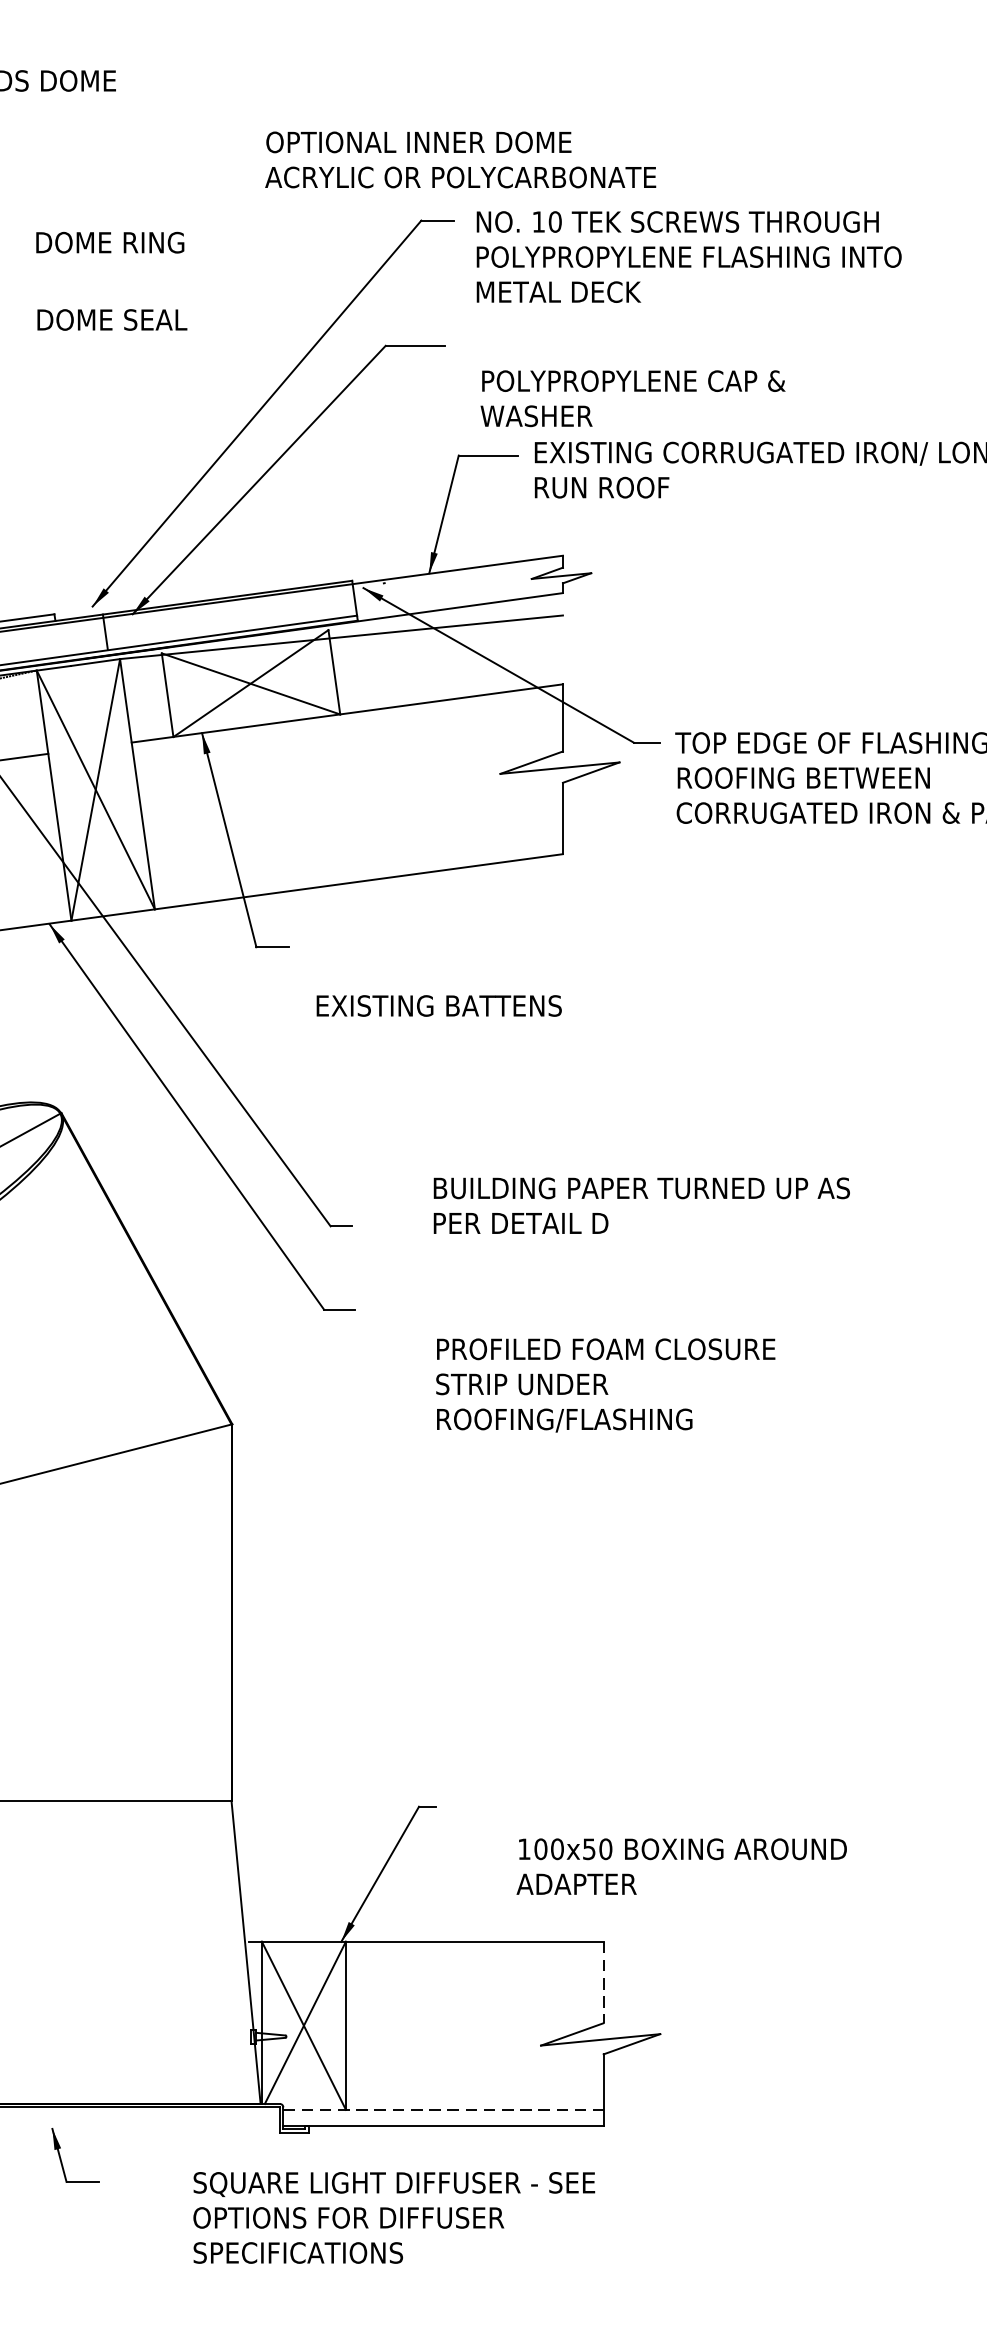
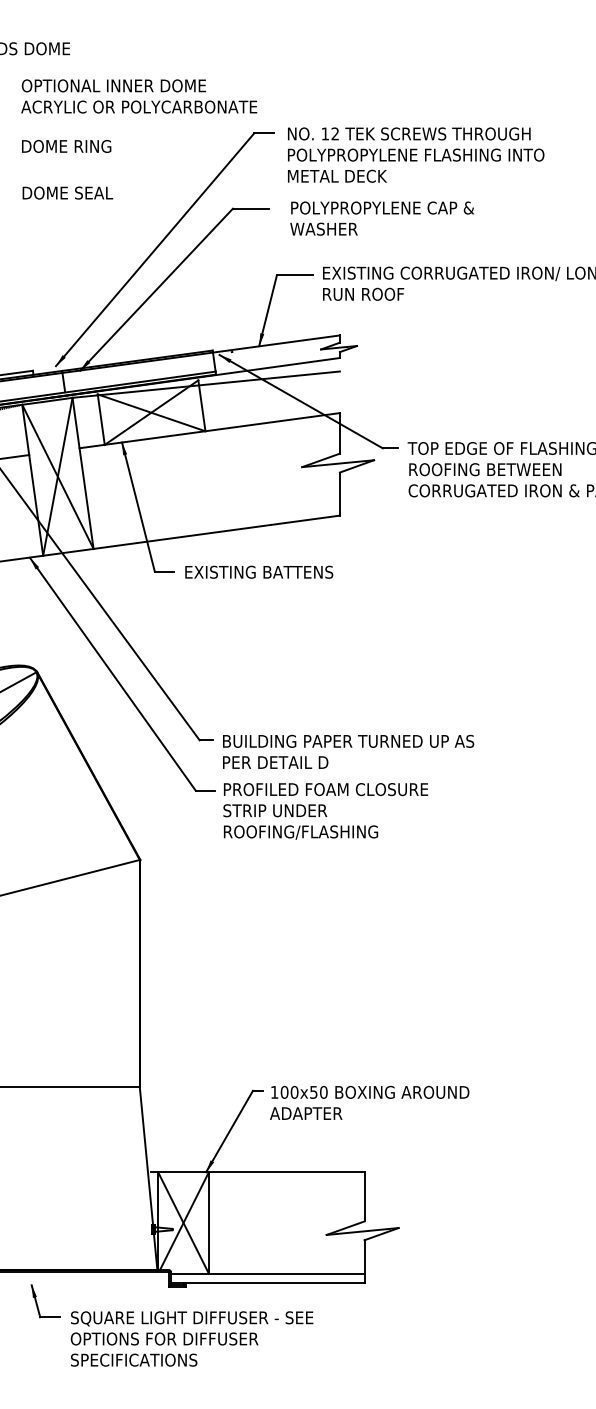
text: (461, 159) -> (139, 96), moved
text: (555, 221) -> (335, 133), 10 -> 12
text: (633, 398) -> (382, 218), moved
text: (439, 1004) -> (259, 571), moved
text: (641, 1205) -> (348, 751), moved
text: (605, 1385) -> (325, 811), moved
text: (681, 1865) -> (369, 1102), moved
line: (603, 1981) -> (364, 1196), dashed -> solid
line: (442, 2109) -> (267, 1273), dashed -> solid
text: (393, 2217) -> (191, 1338), moved

